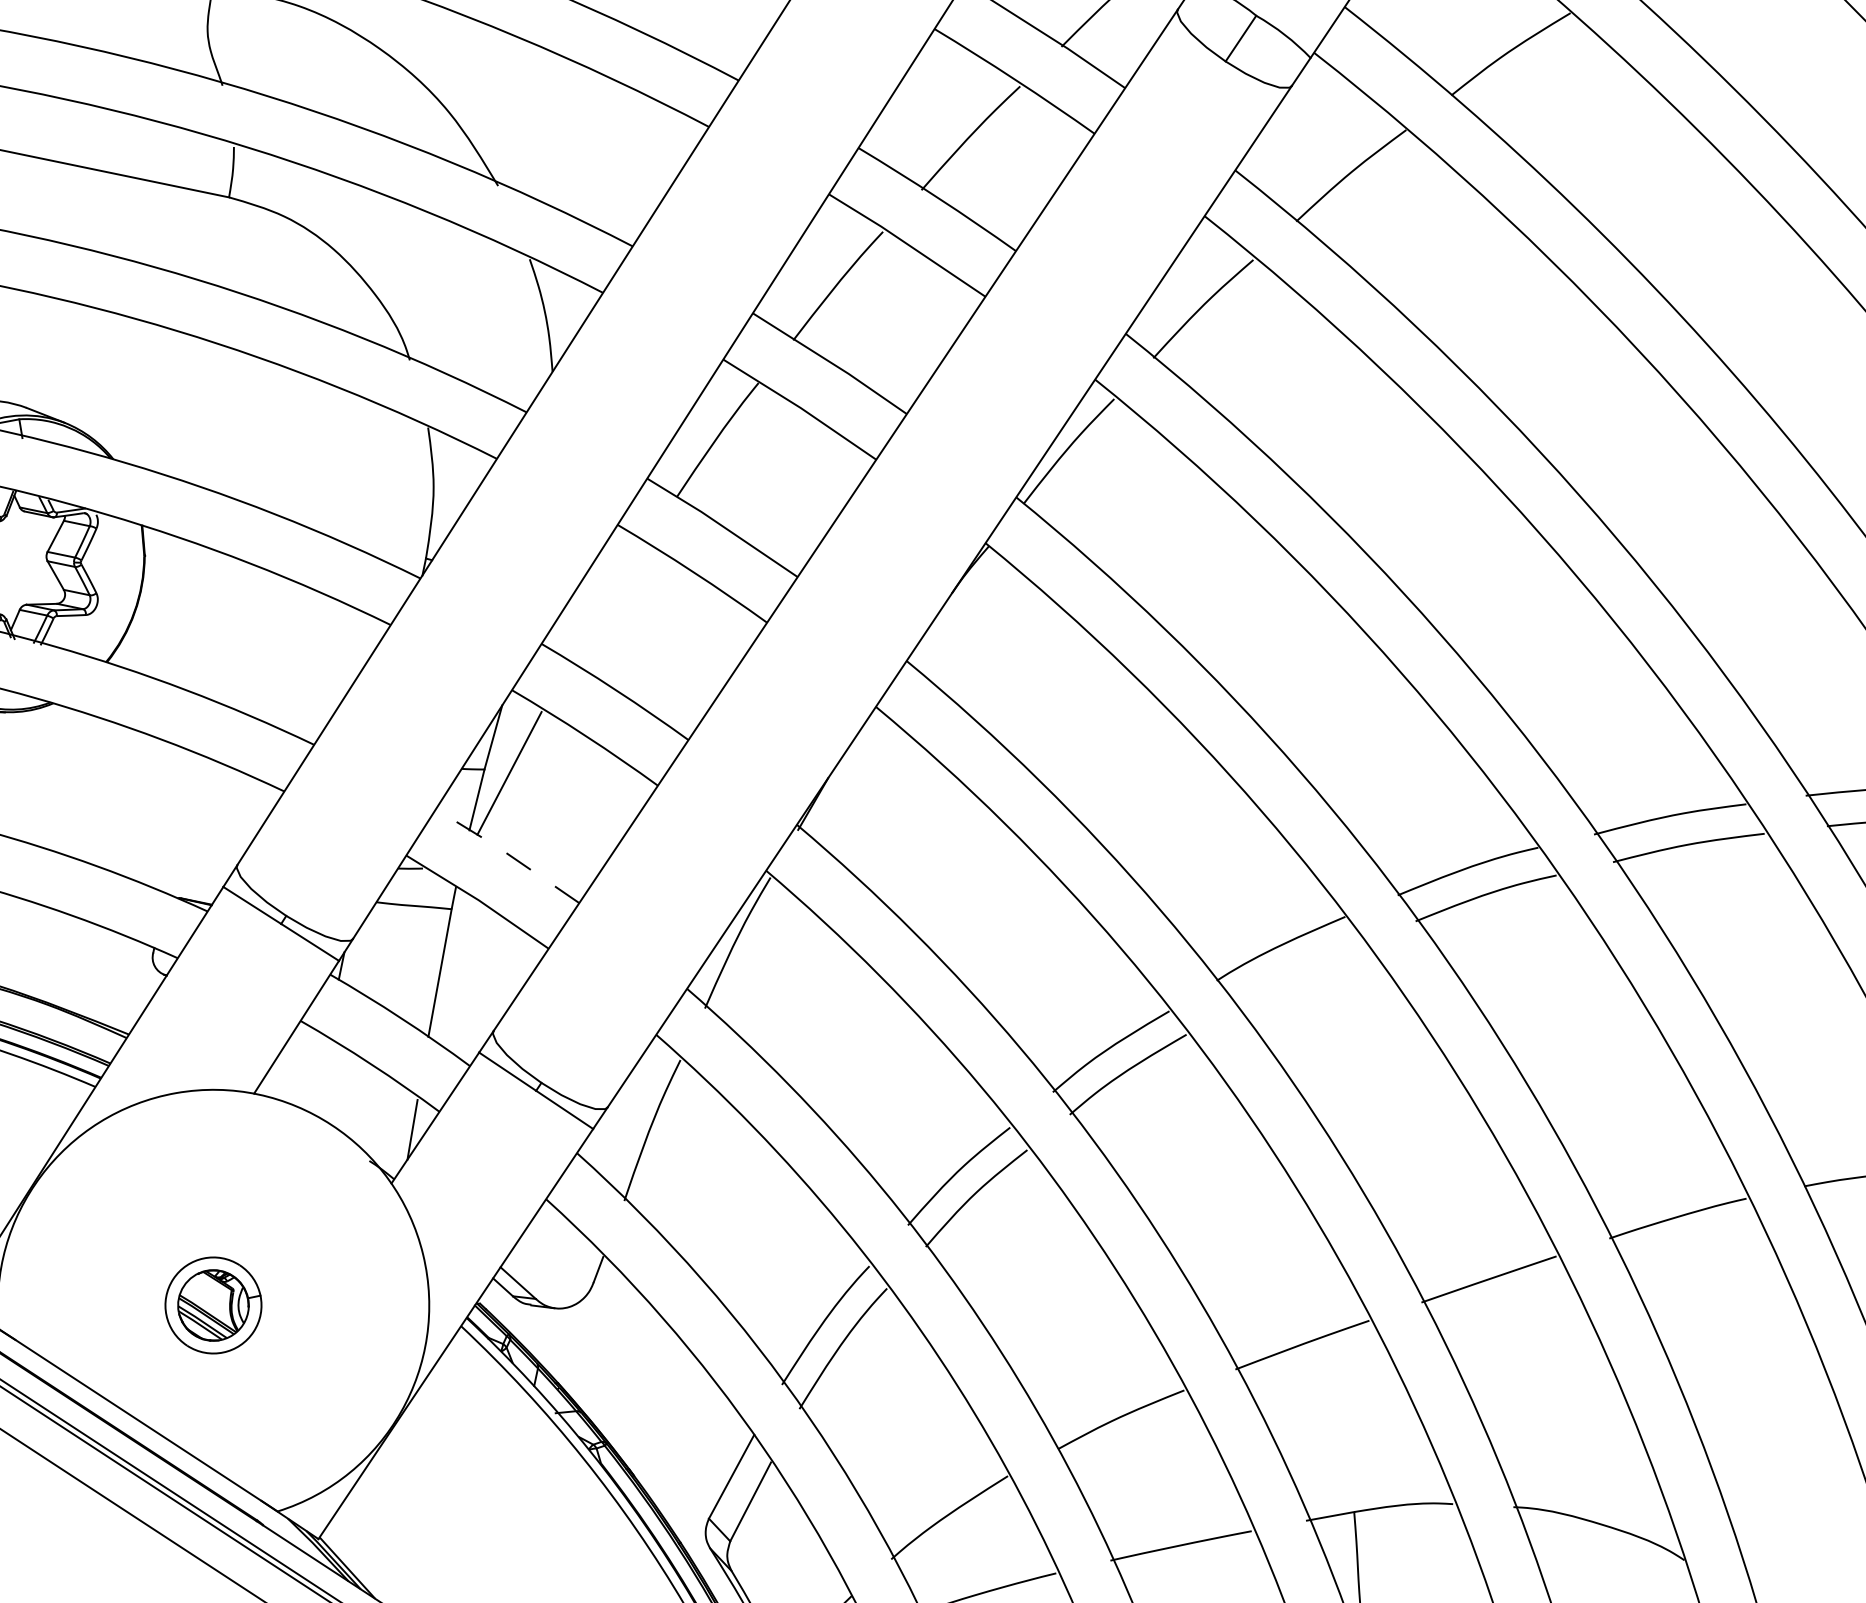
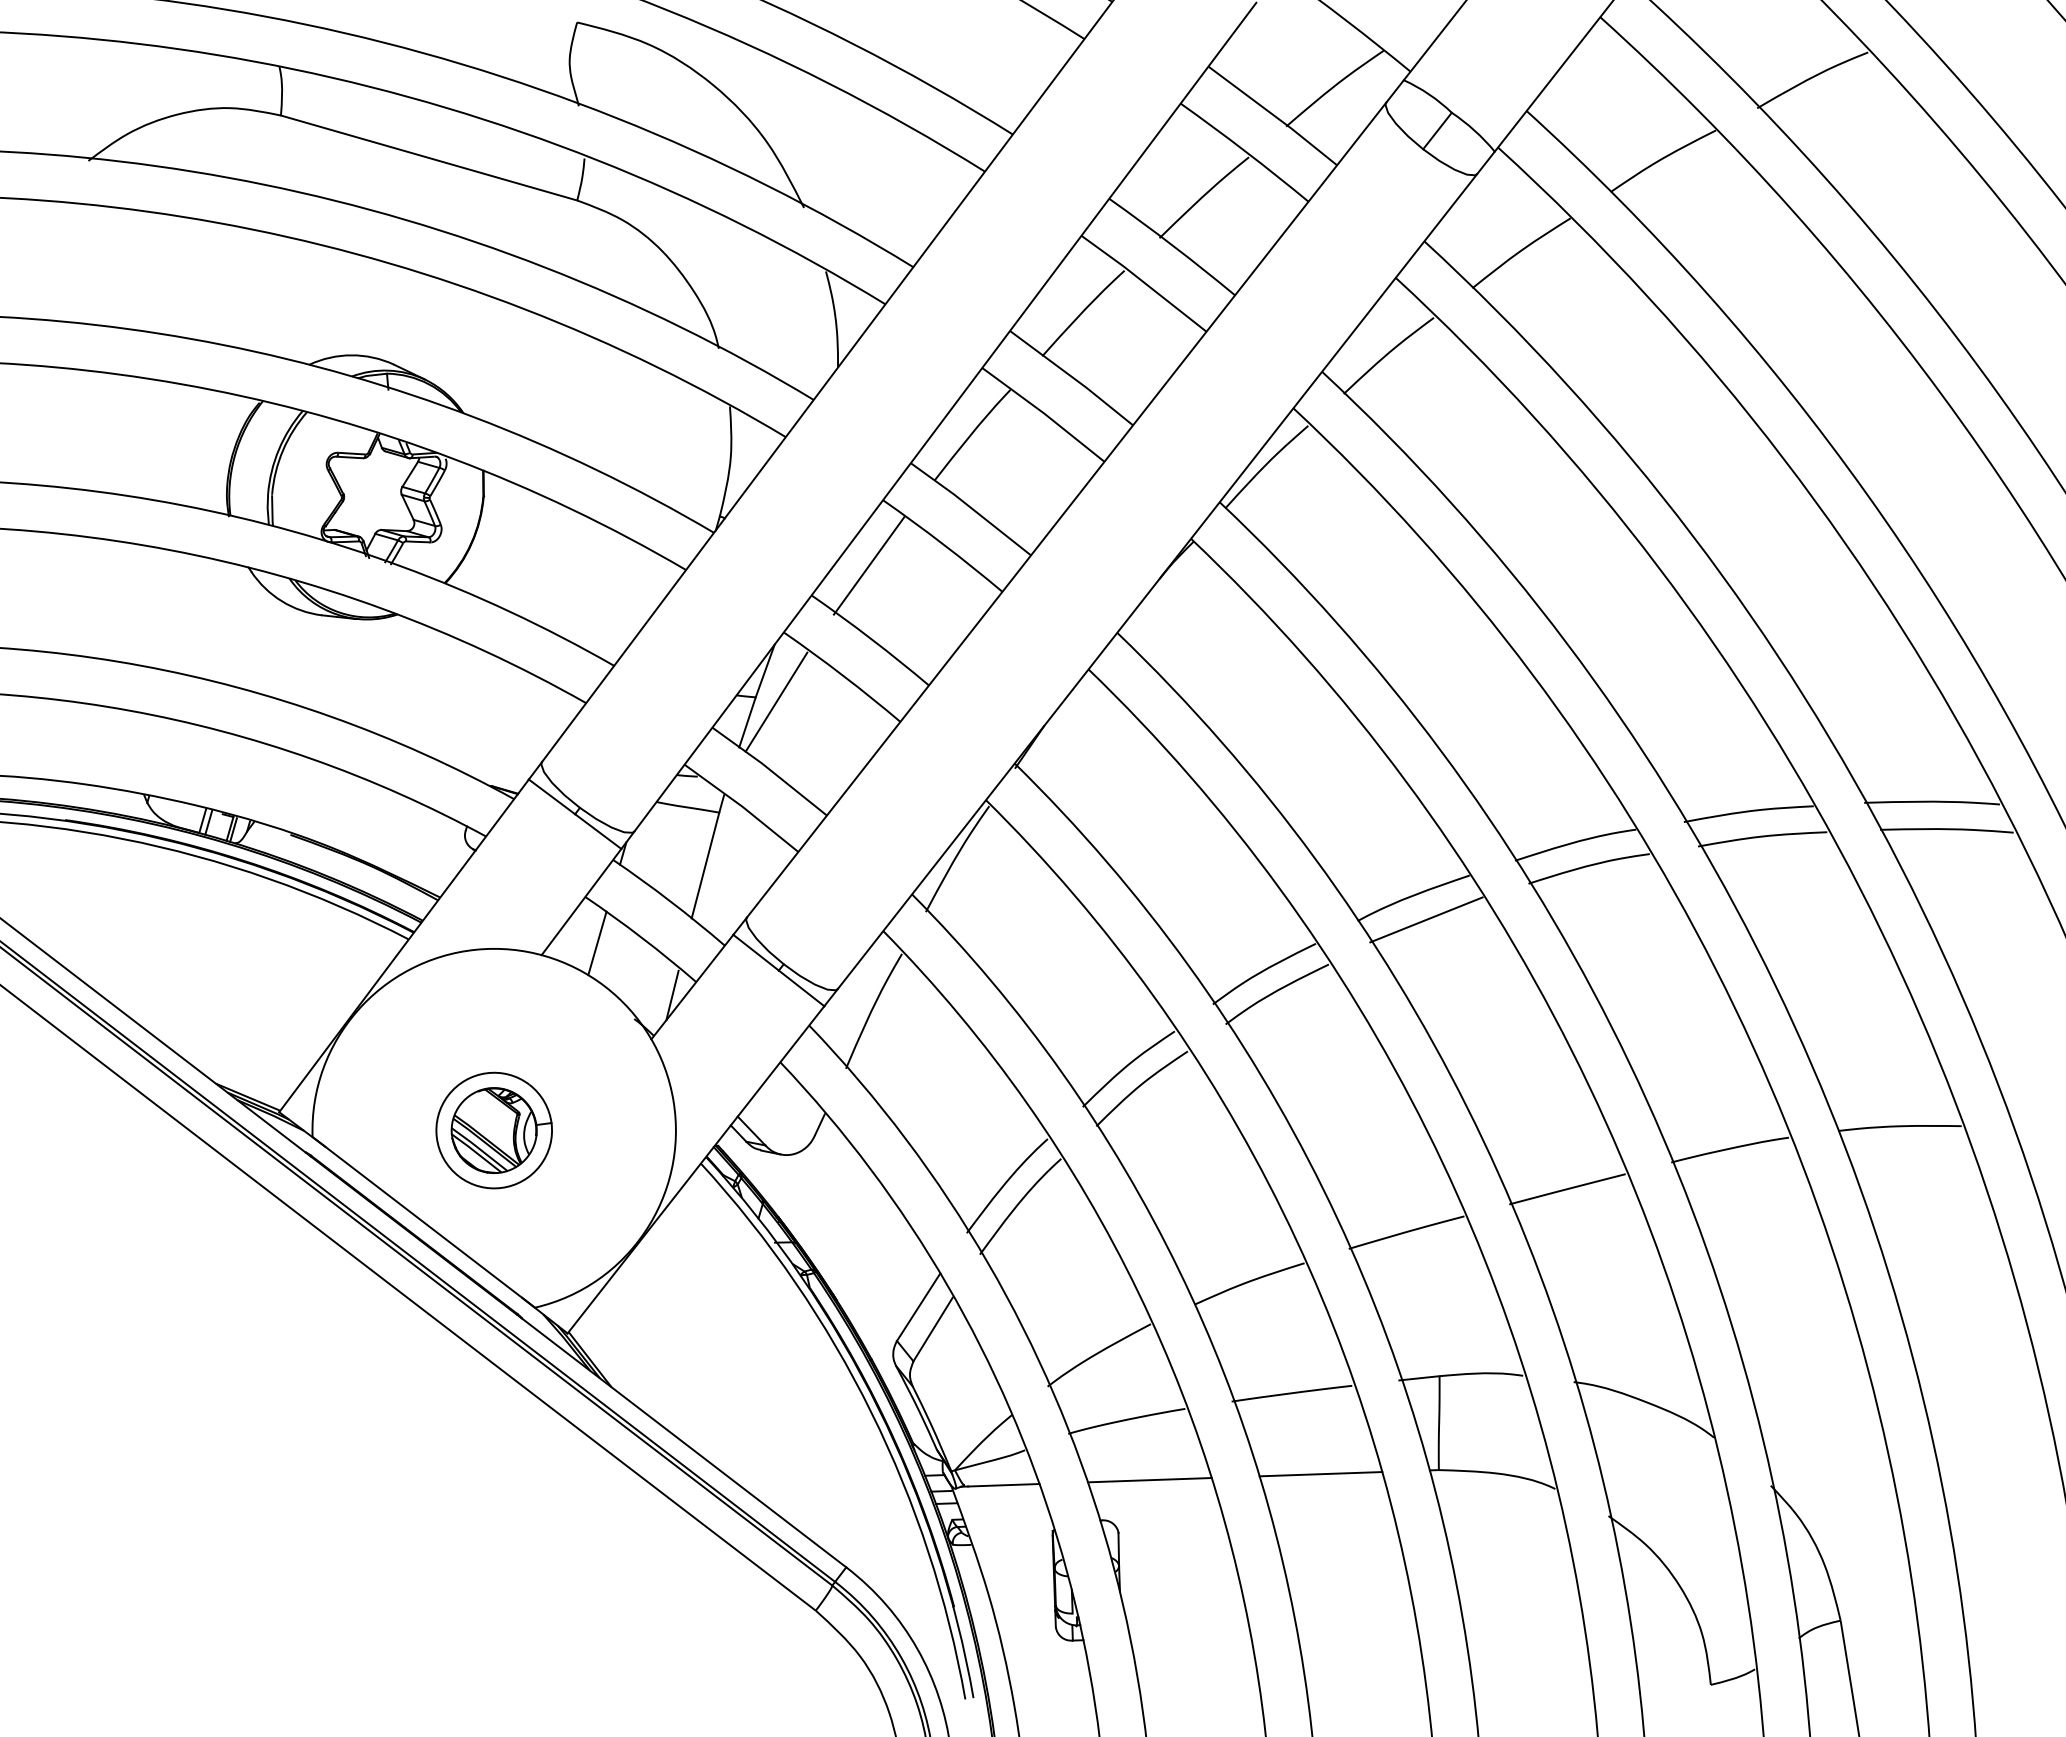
line: (606, 603) -> (868, 565), added
line: (507, 853) -> (769, 769), dashed -> solid
line: (1298, 972) -> (1426, 919), added
line: (319, 1074) -> (597, 943), added
part: (212, 1305) -> (493, 1130), size x1.43

